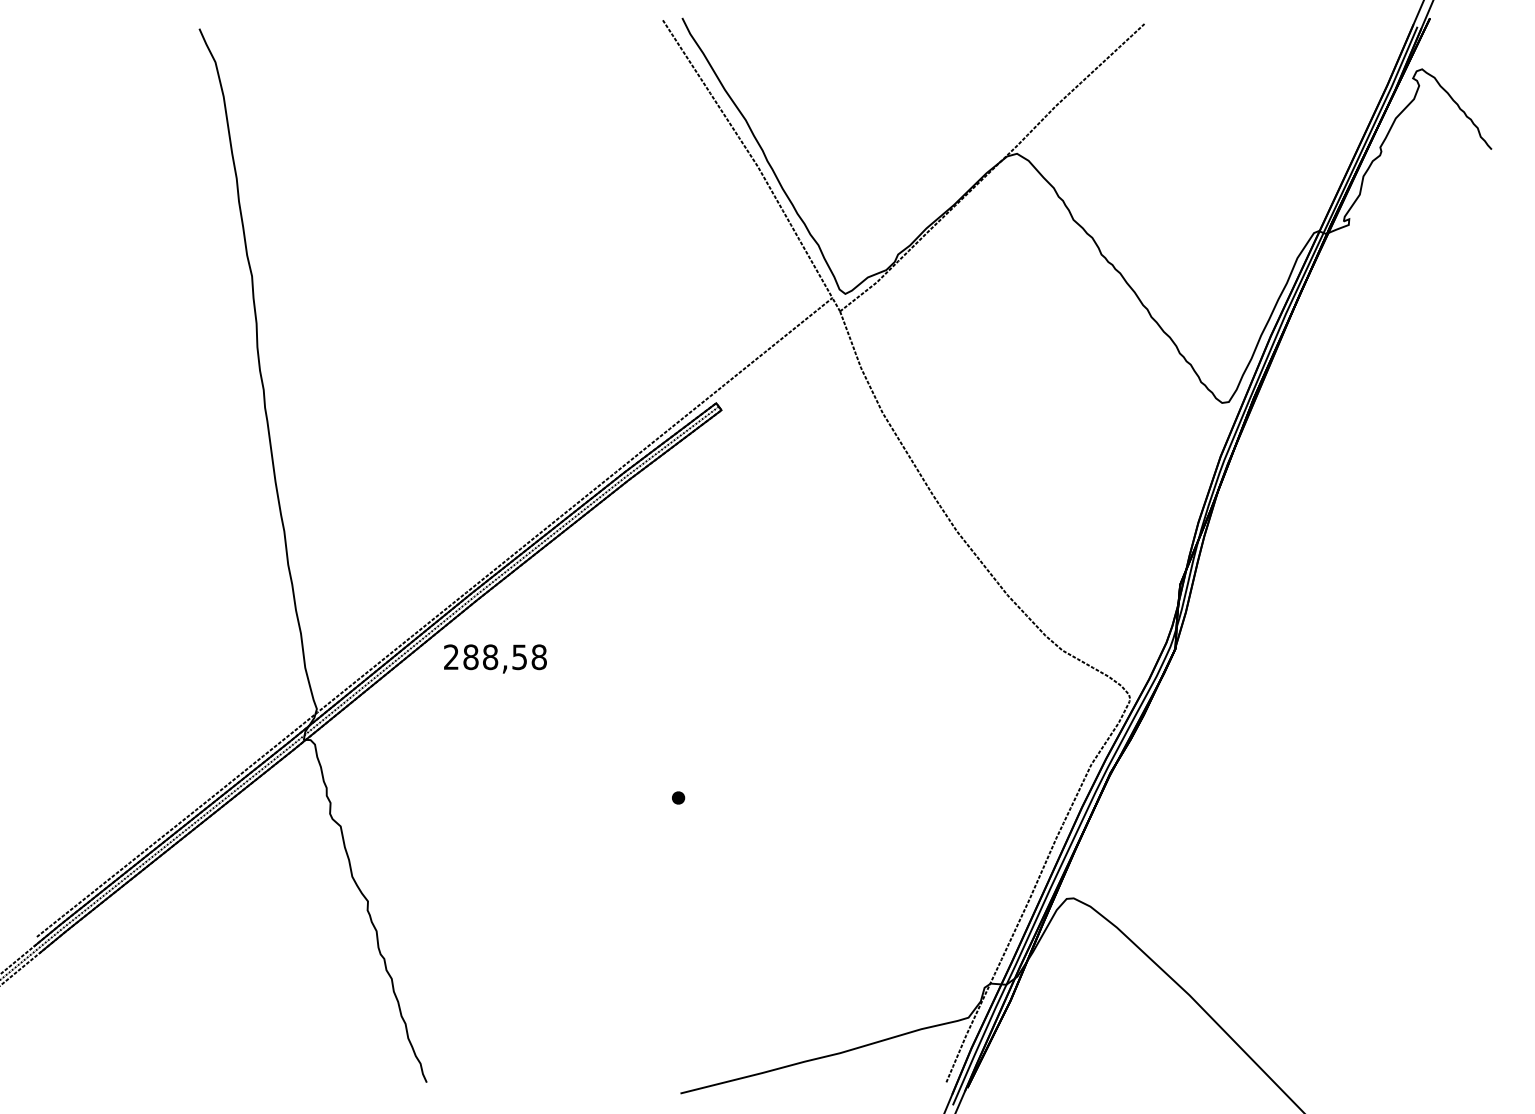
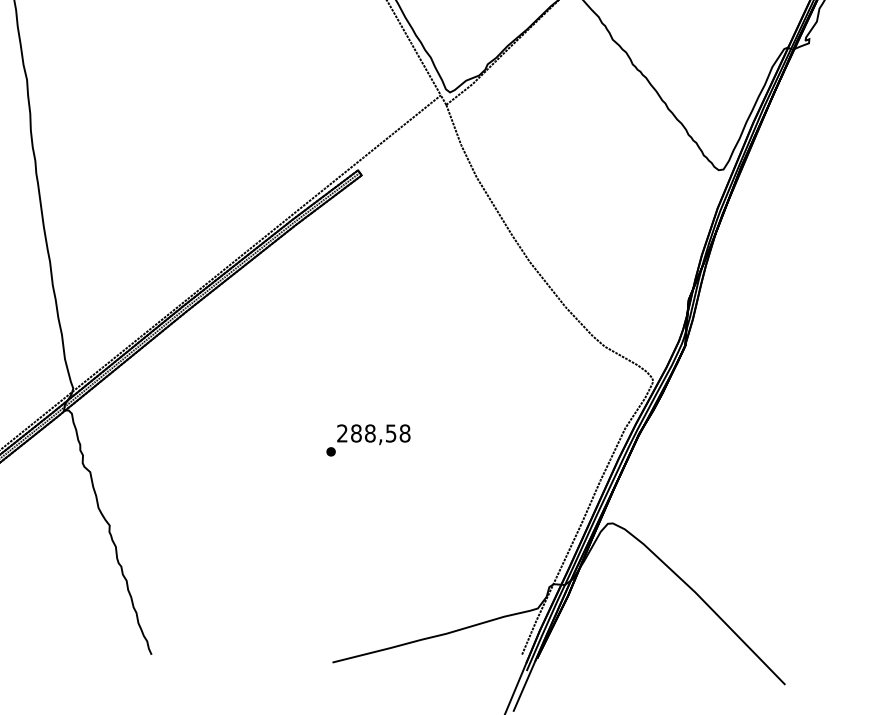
text: (495, 658) -> (373, 434), moved

